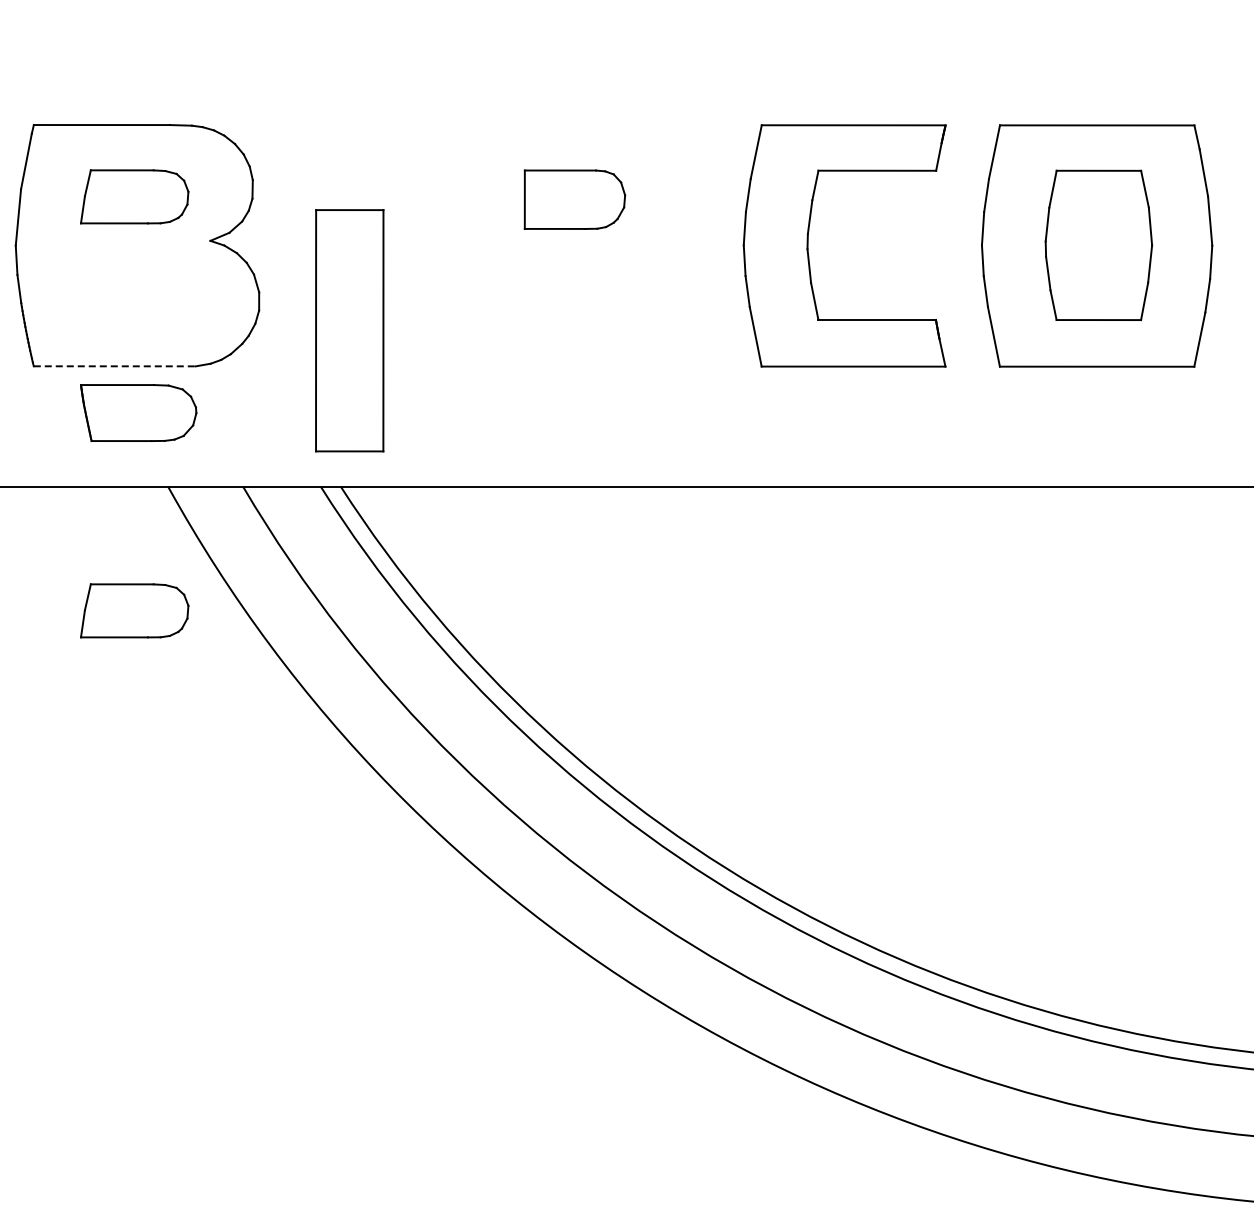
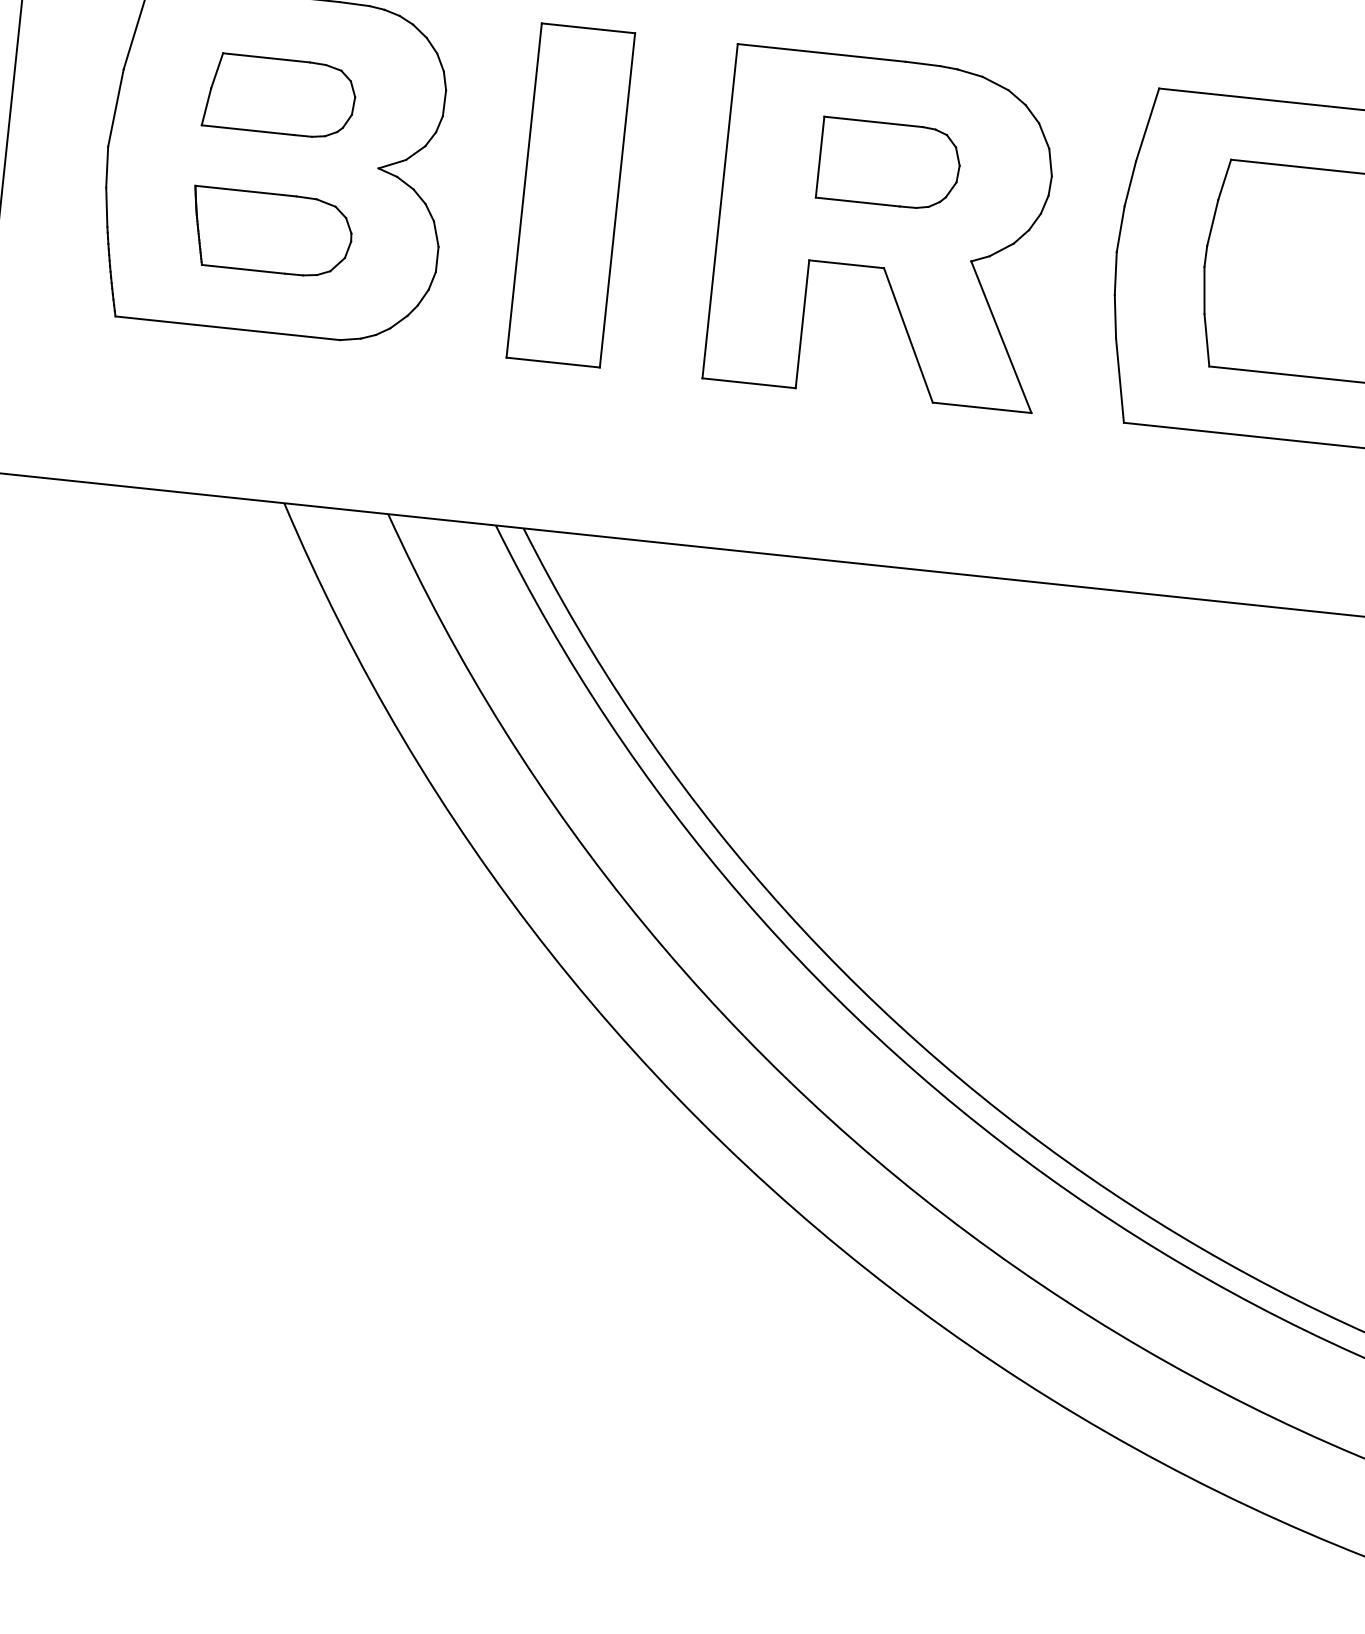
part: (575, 245) -> (883, 227), added
part: (349, 330) -> (570, 195), moved
line: (115, 366) -> (228, 328), dashed -> solid
part: (138, 412) -> (271, 232), moved
part: (134, 610) -> (219, 669), removed

